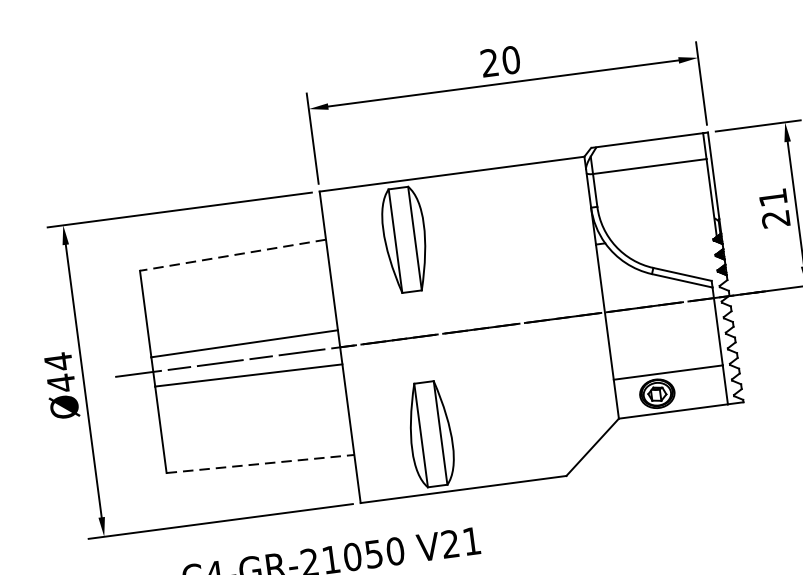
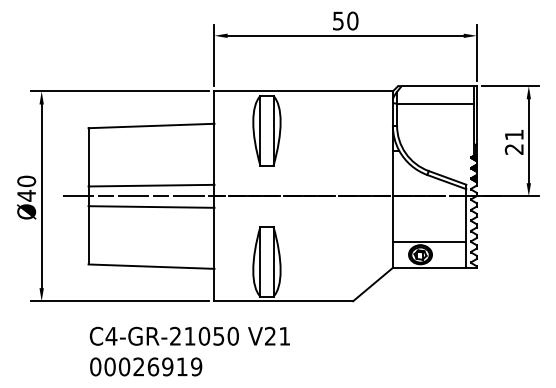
text: (489, 62) -> (338, 20), 20 -> 50
line: (233, 255) -> (151, 126), dashed -> solid
text: (58, 362) -> (26, 181), Ø44 -> Ø40
line: (261, 463) -> (152, 266), dashed -> solid

